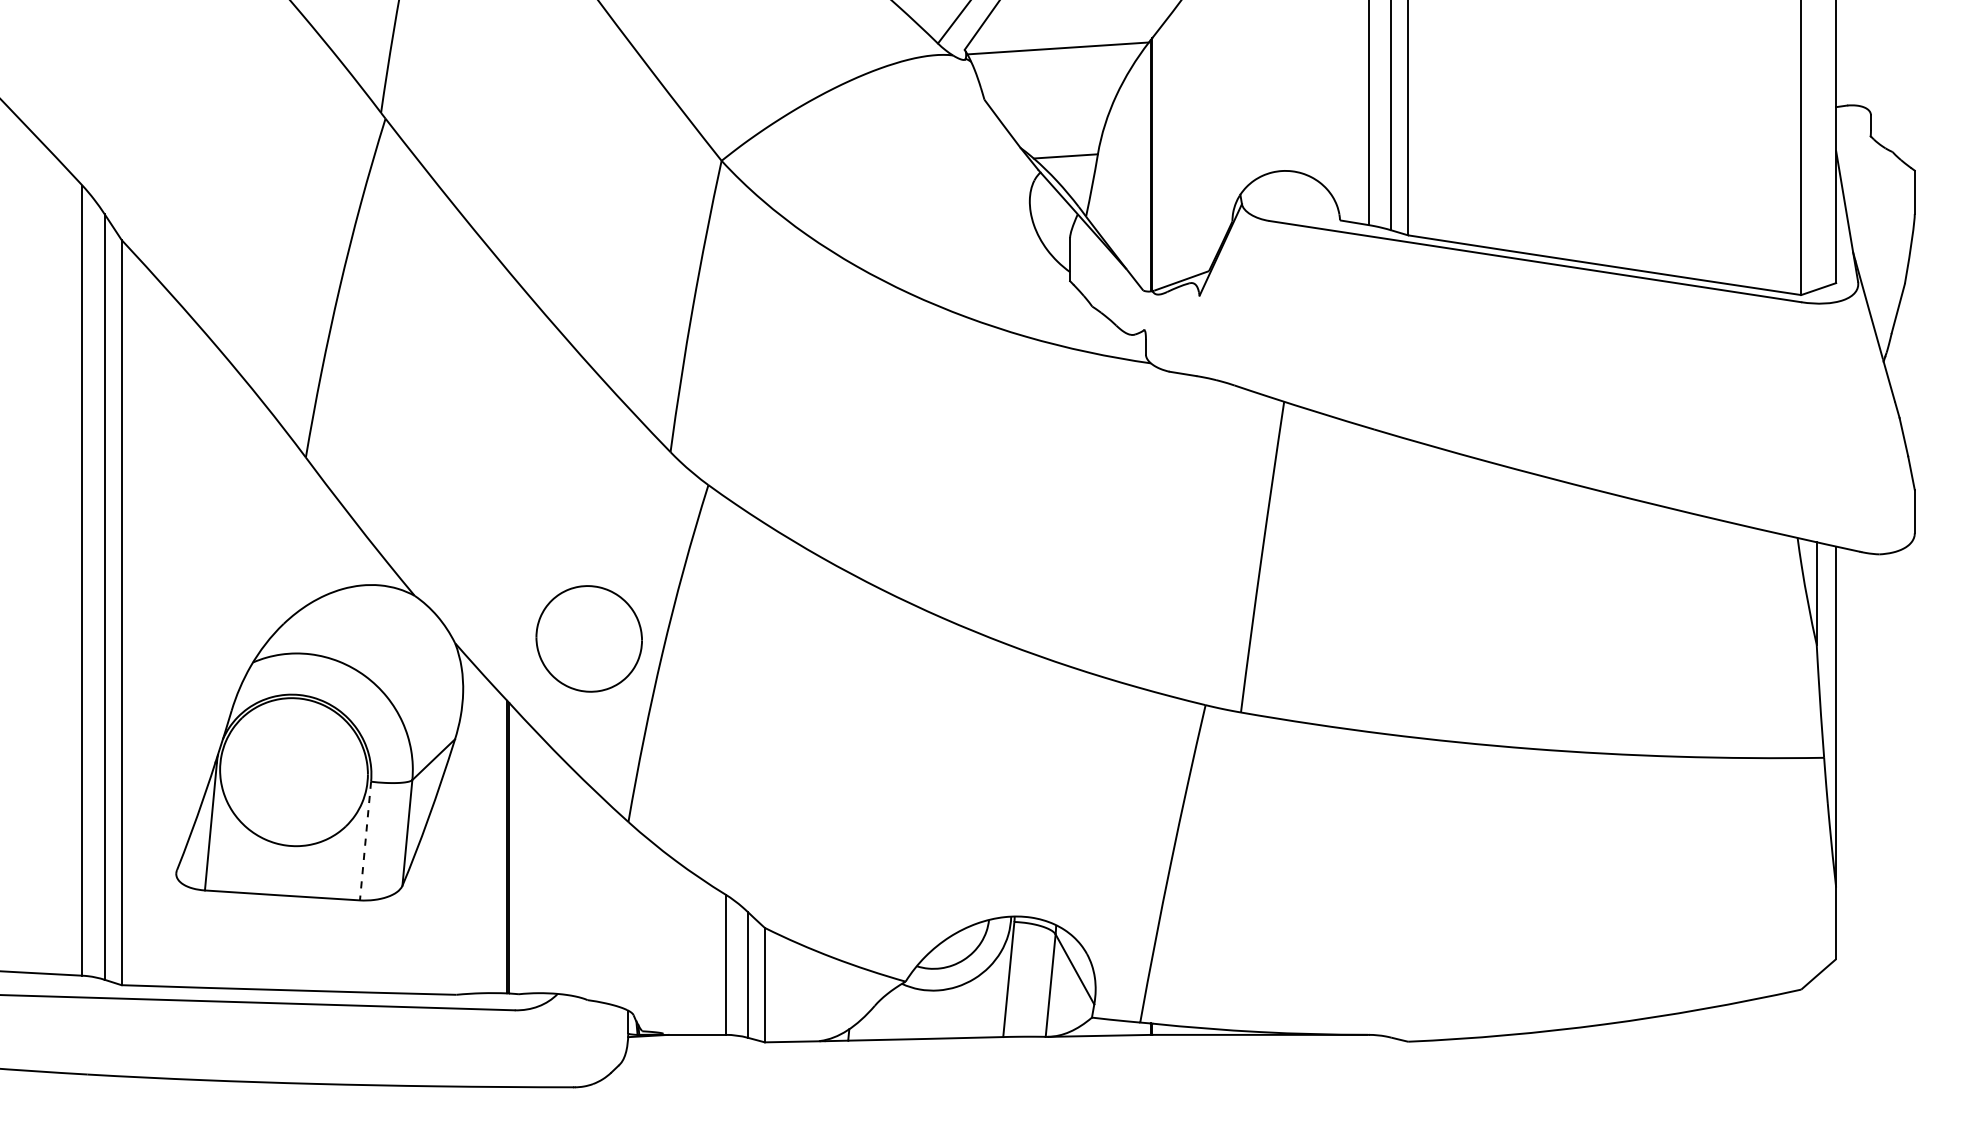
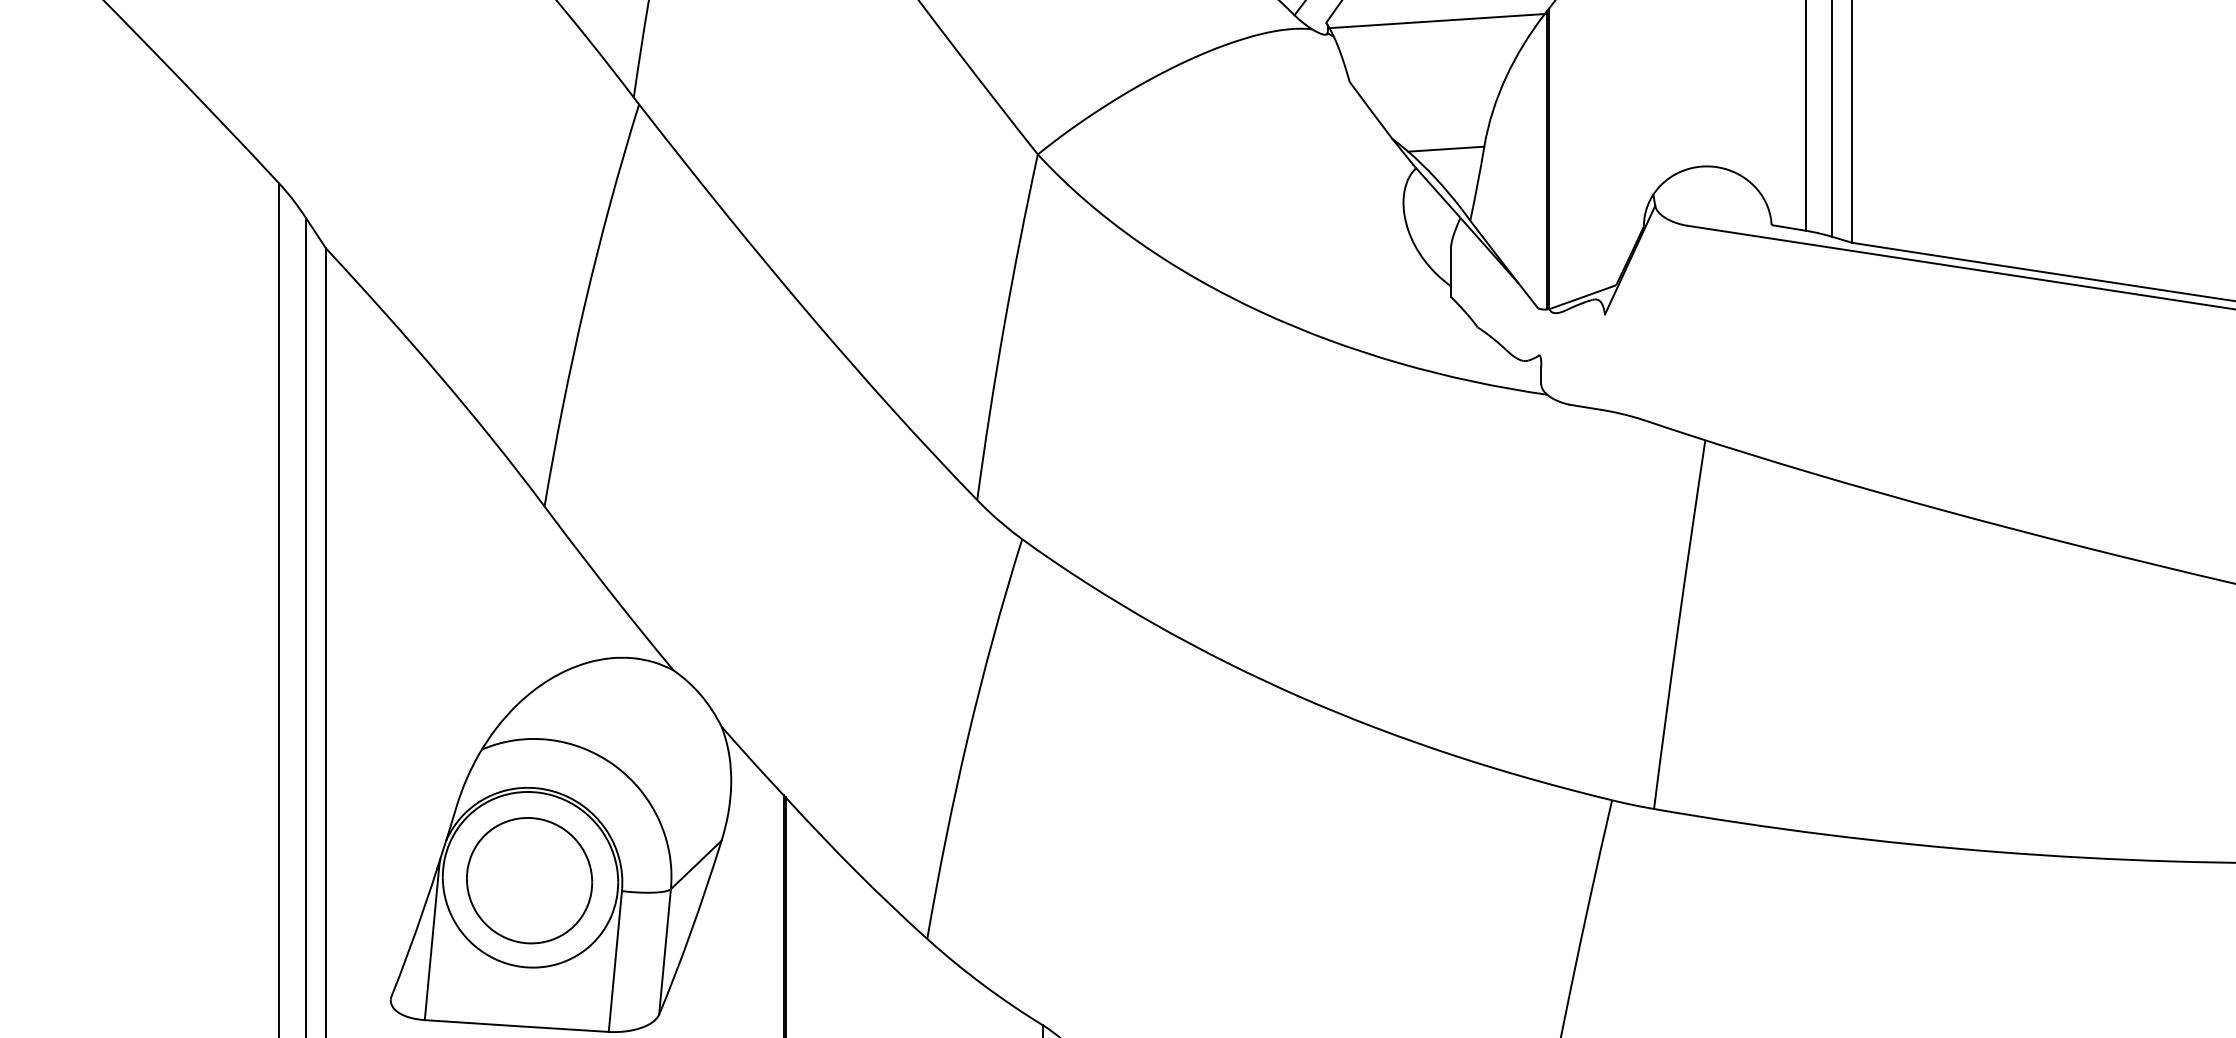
part: (588, 638) -> (528, 880), moved
line: (365, 841) -> (615, 962), dashed -> solid

